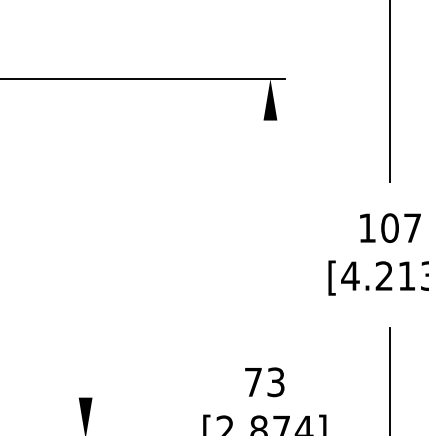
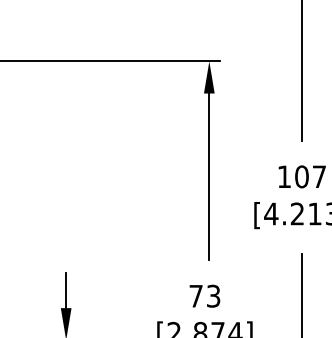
line: (270, 227) -> (209, 176), added
line: (85, 374) -> (66, 290), added

